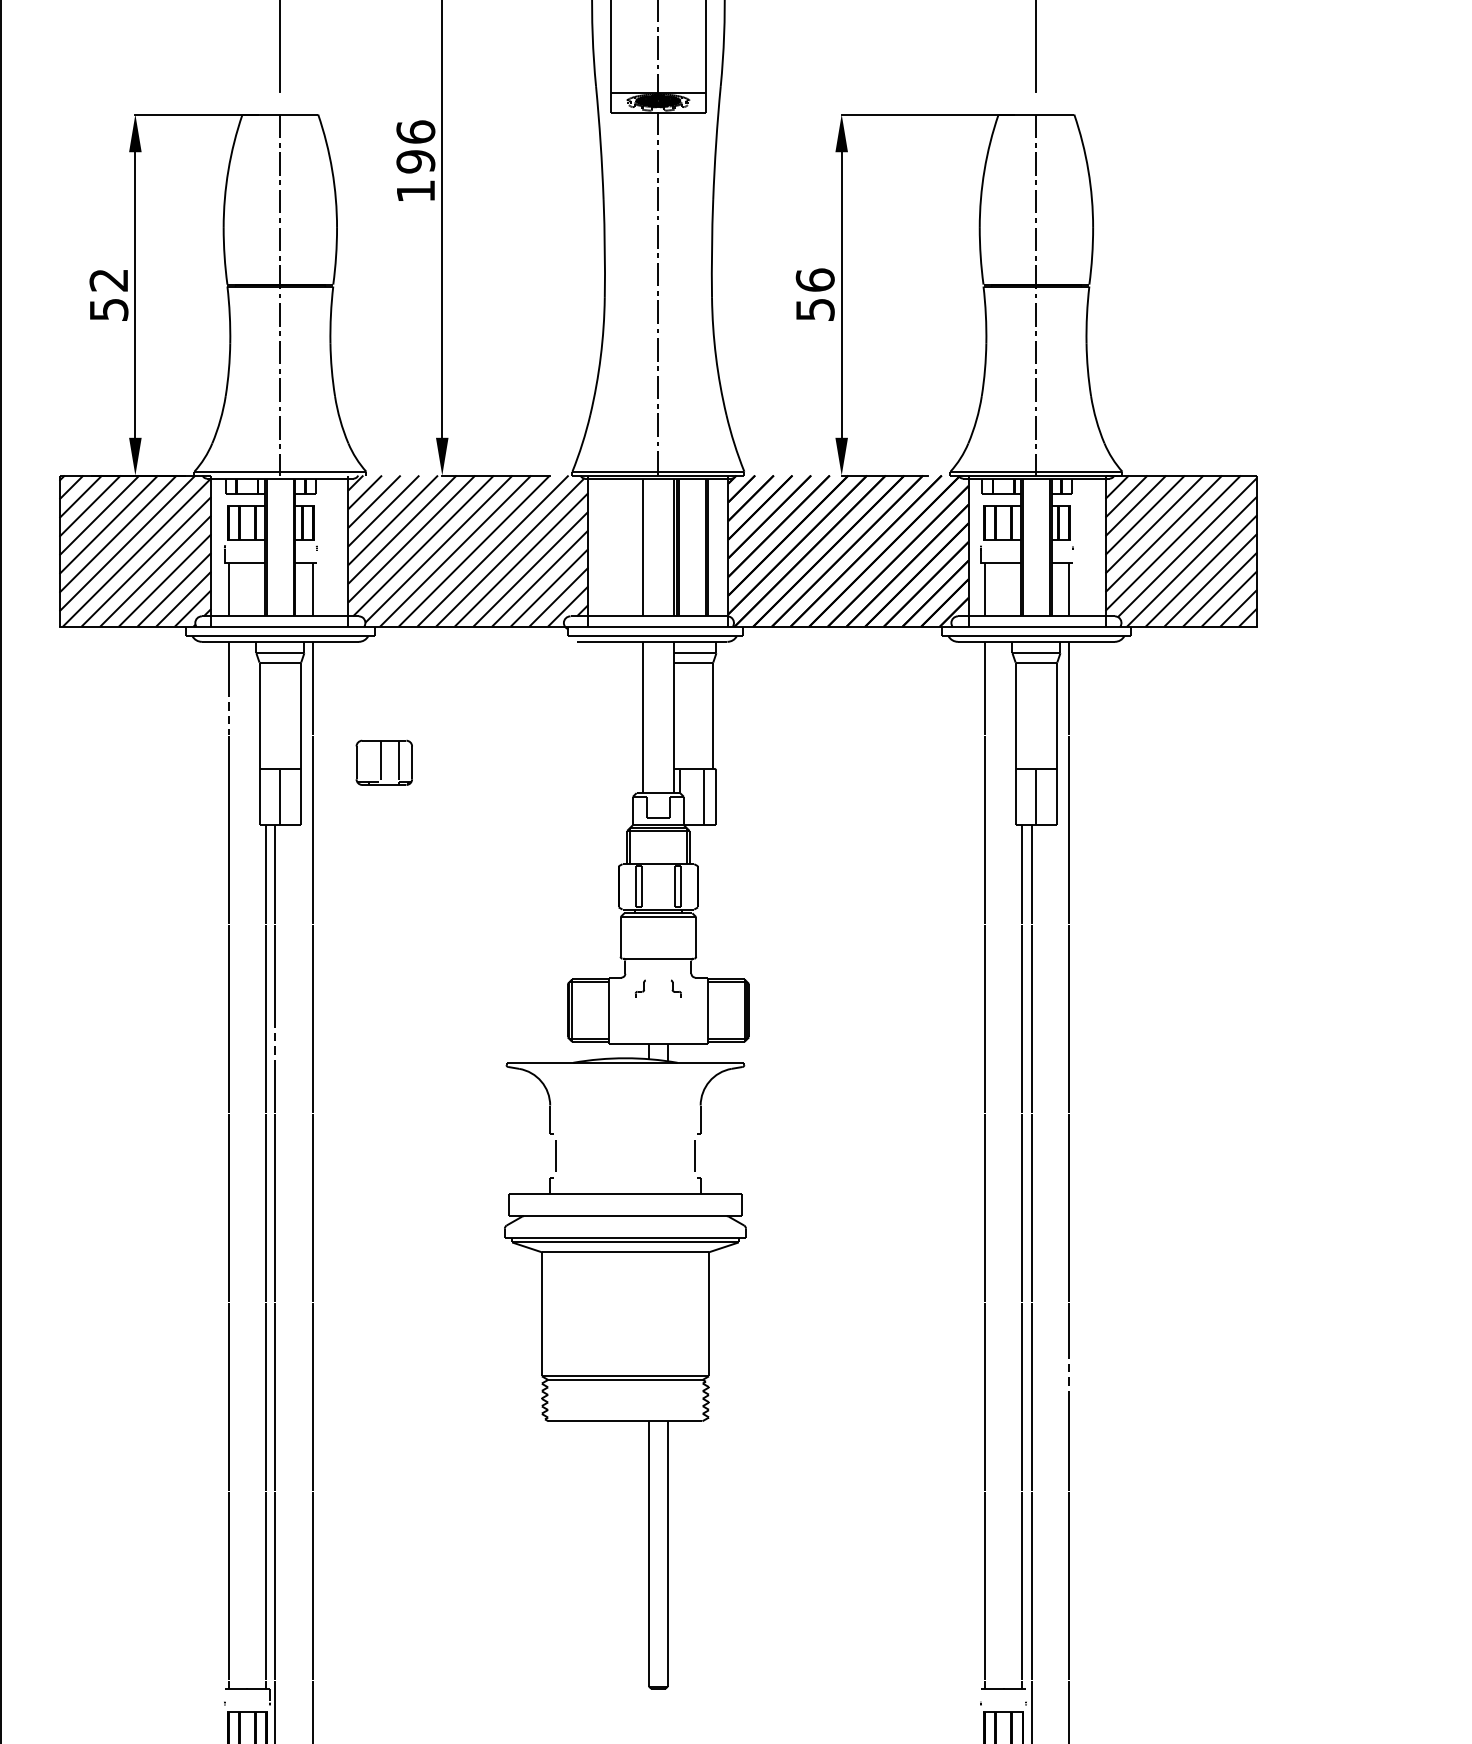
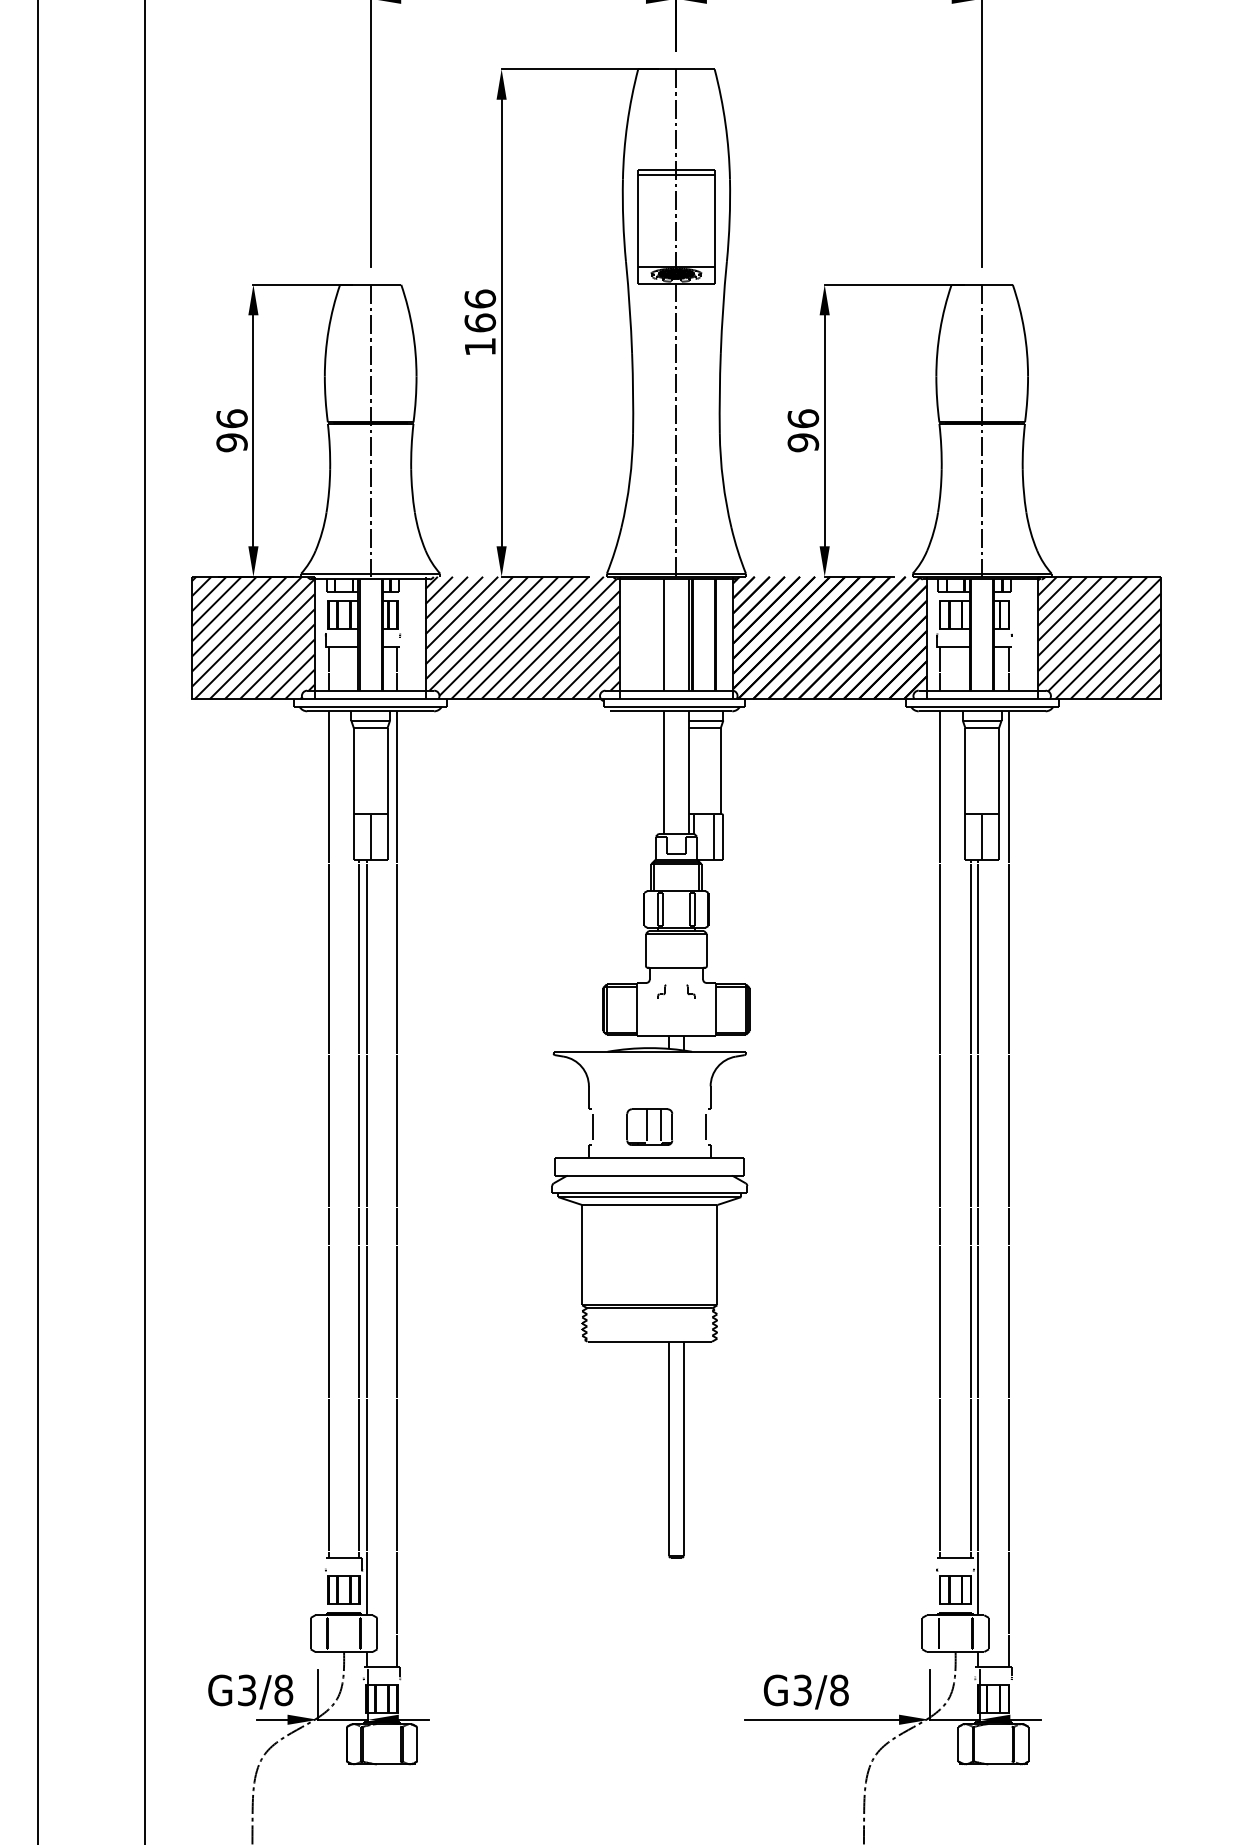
text: (416, 161) -> (480, 322), 196 -> 166
text: (108, 294) -> (231, 430), 52 -> 96
text: (814, 309) -> (802, 442), 56 -> 96
line: (228, 711) -> (328, 767), dashed -> solid
part: (383, 762) -> (649, 1126), moved
line: (275, 1042) -> (366, 1035), dashed -> solid
line: (1068, 1372) -> (1008, 1302), dashed -> solid

